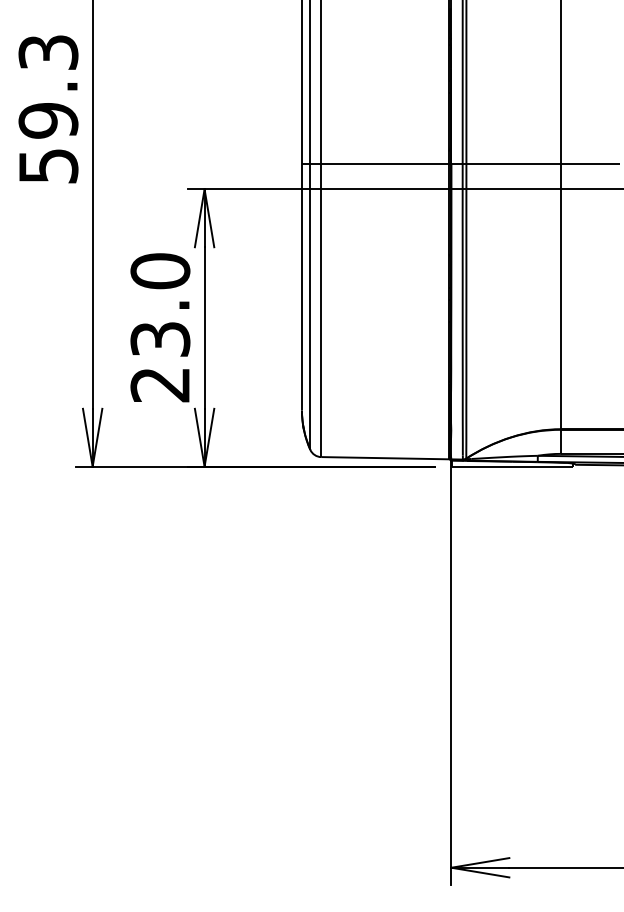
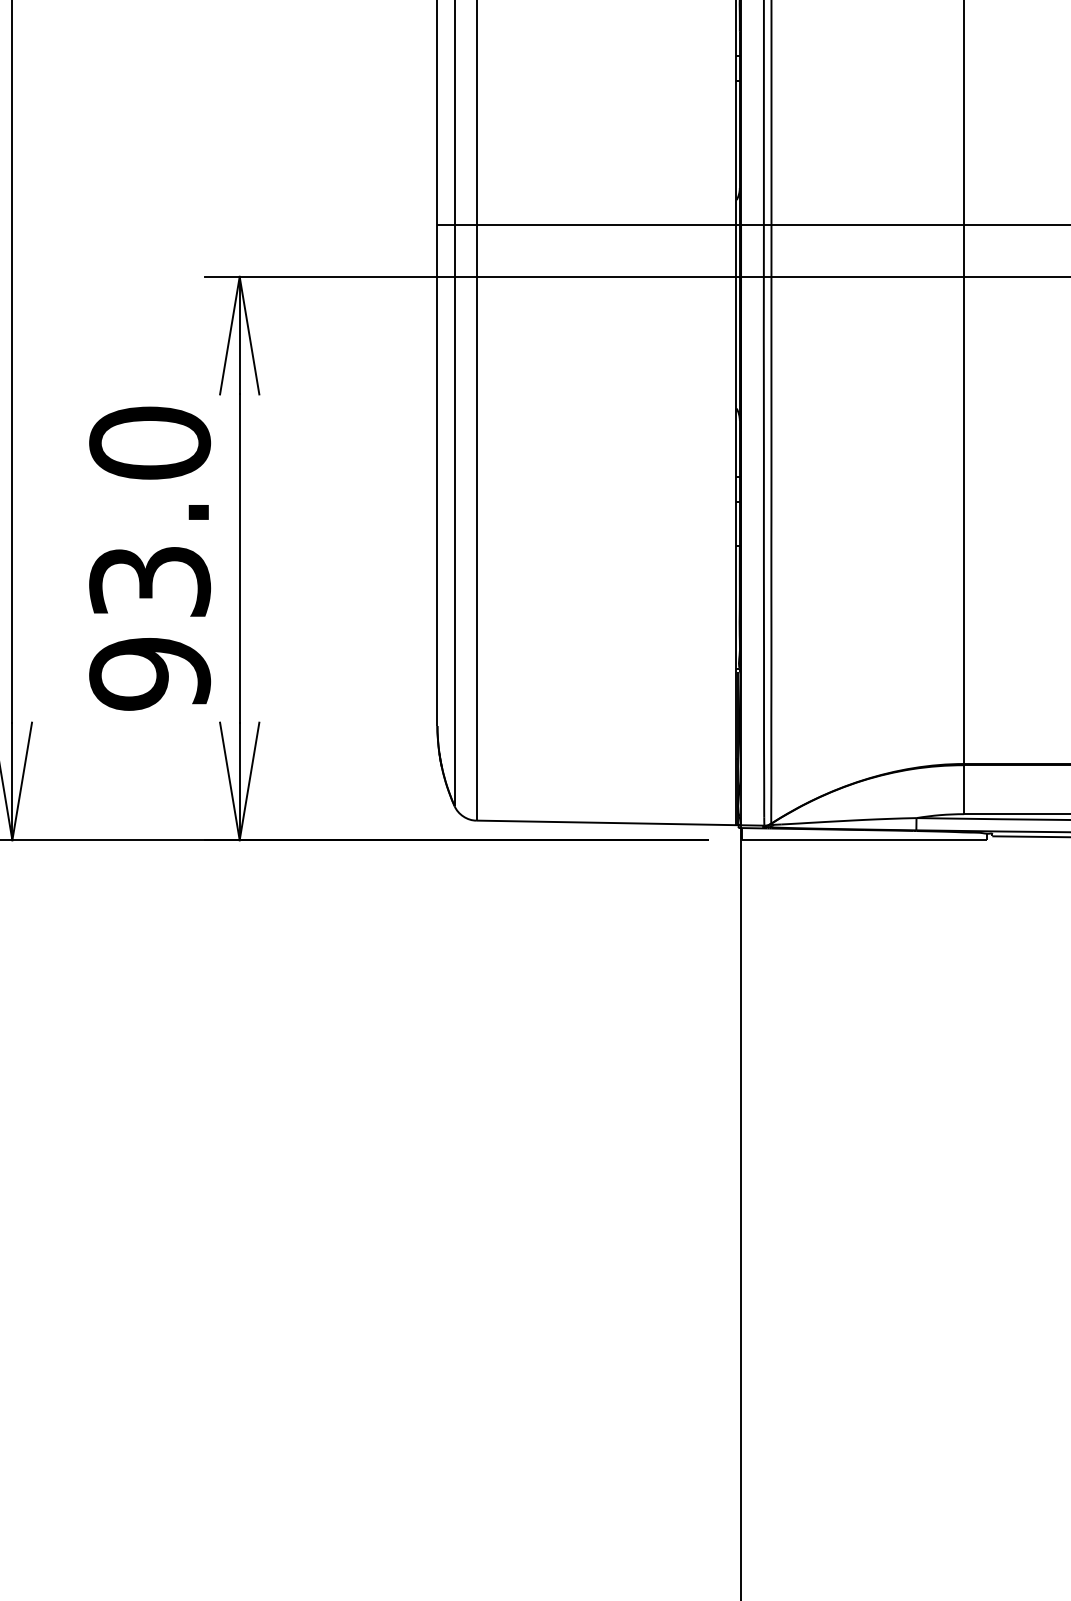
text: (160, 384) -> (150, 673), 23.0 -> 93.0

